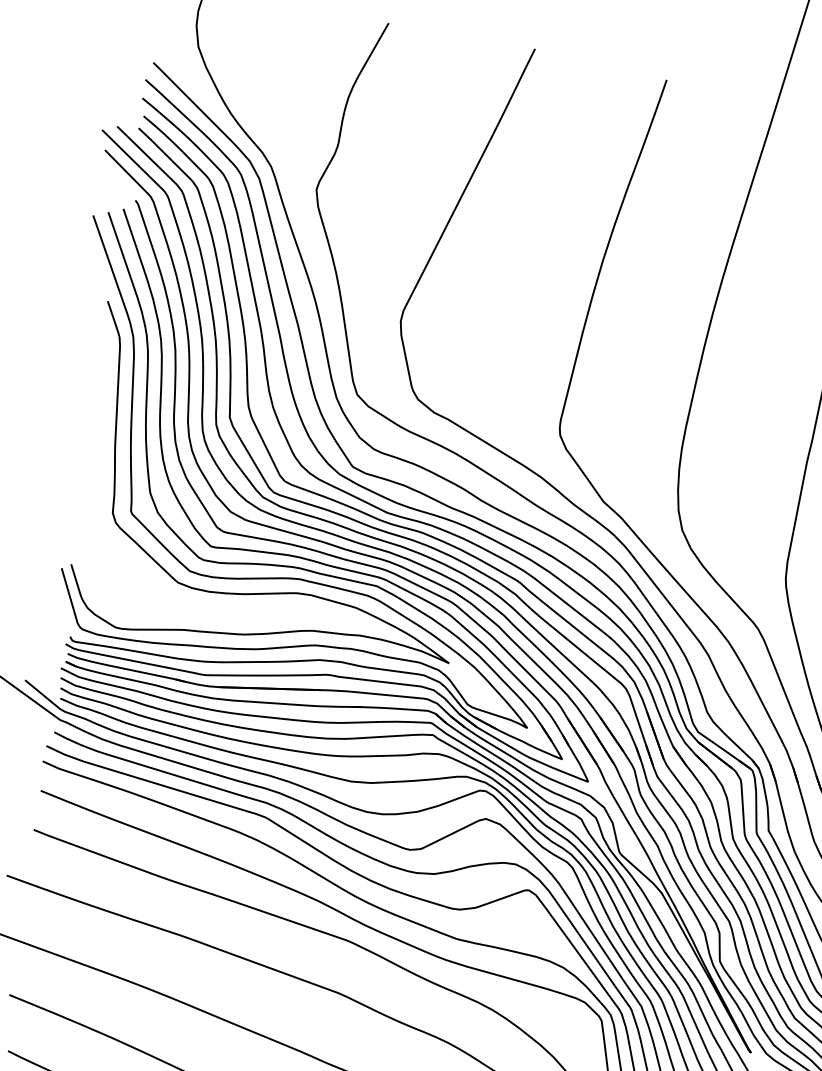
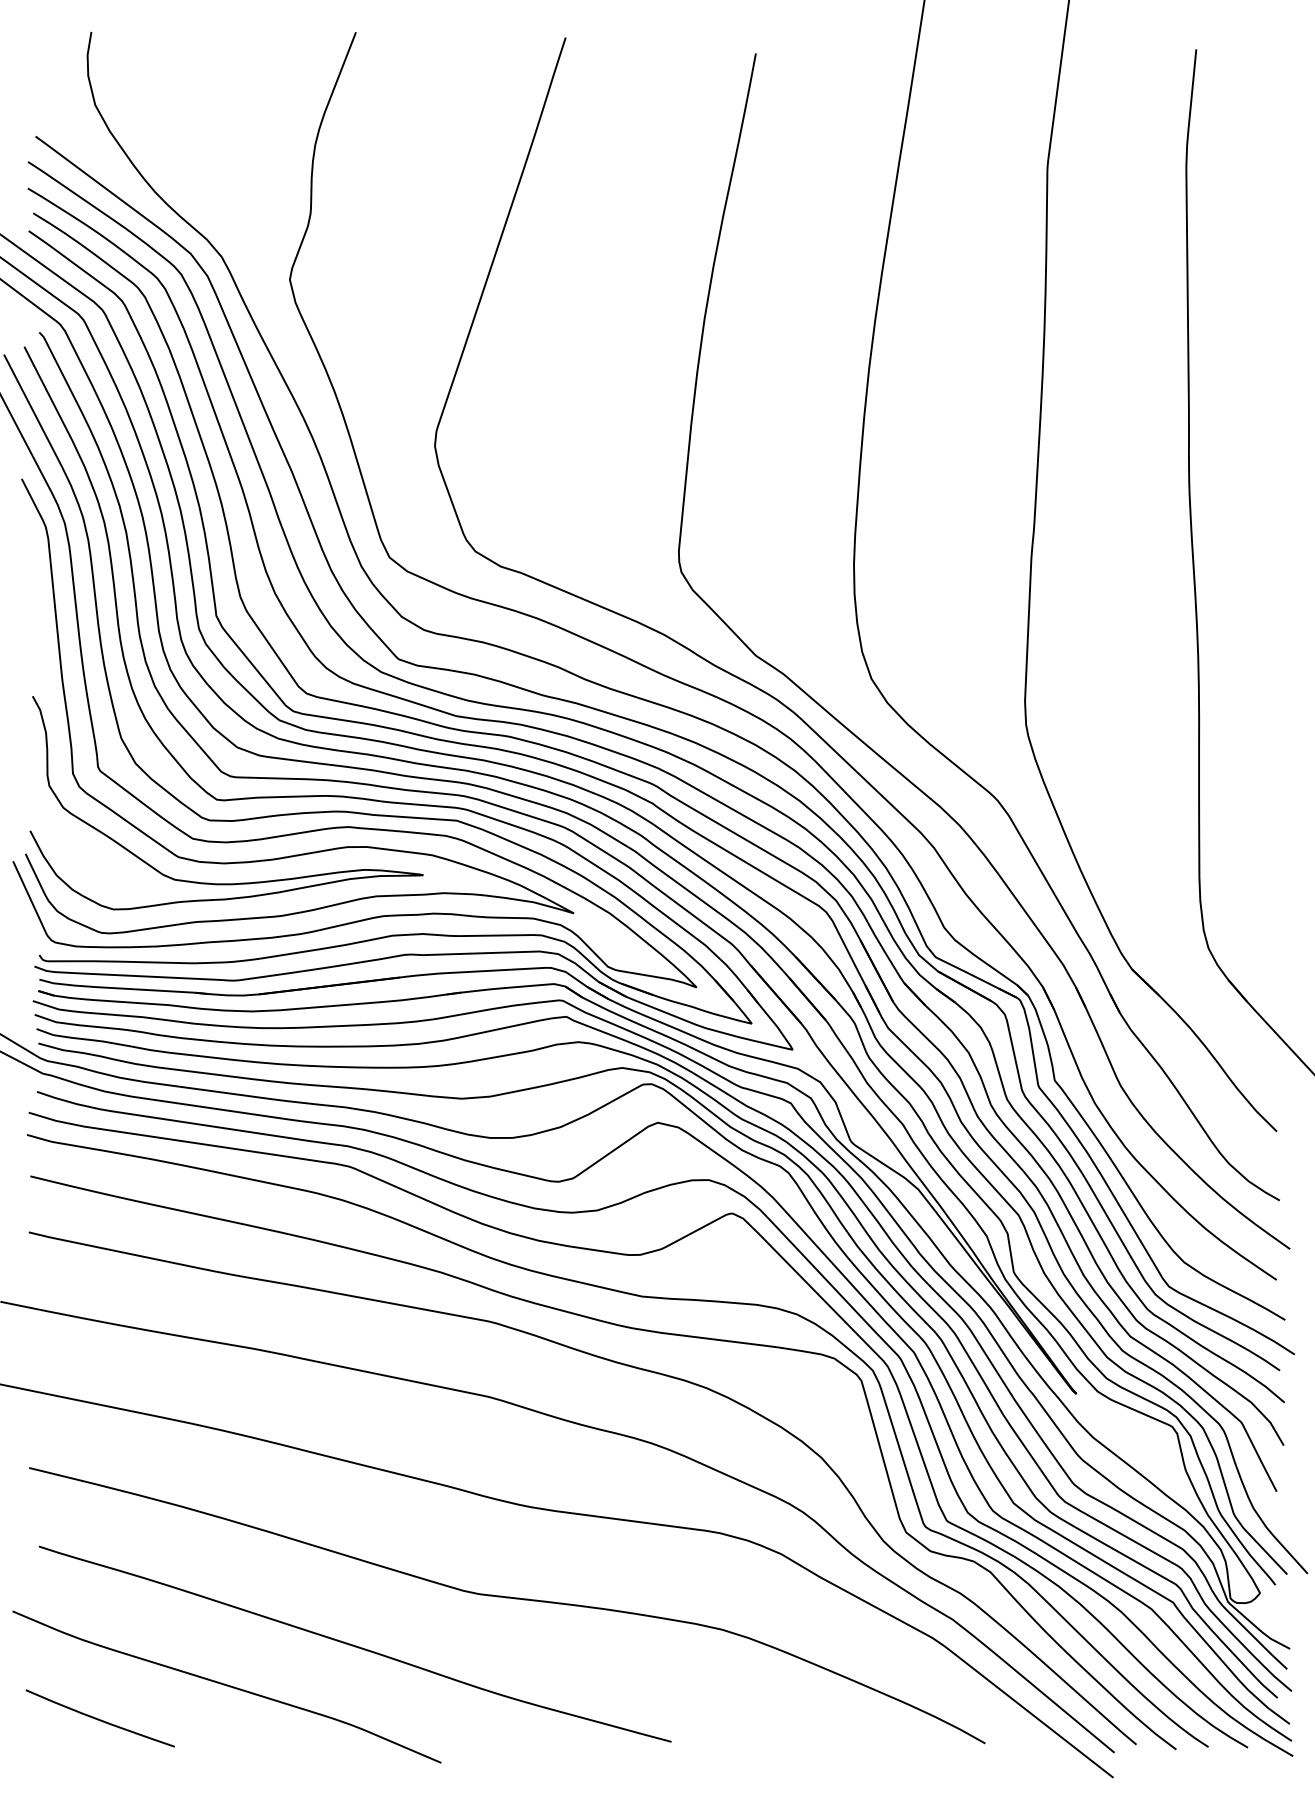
curve: (208, 606) -> (226, 883), added

